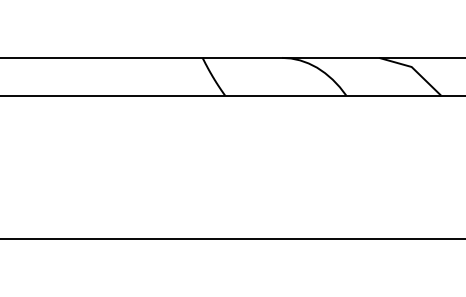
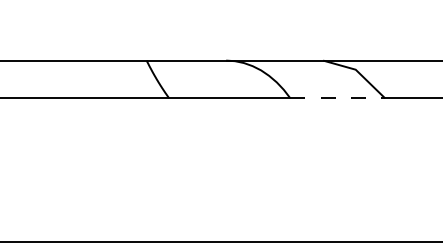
line: (393, 95) -> (337, 98), solid -> dashed

